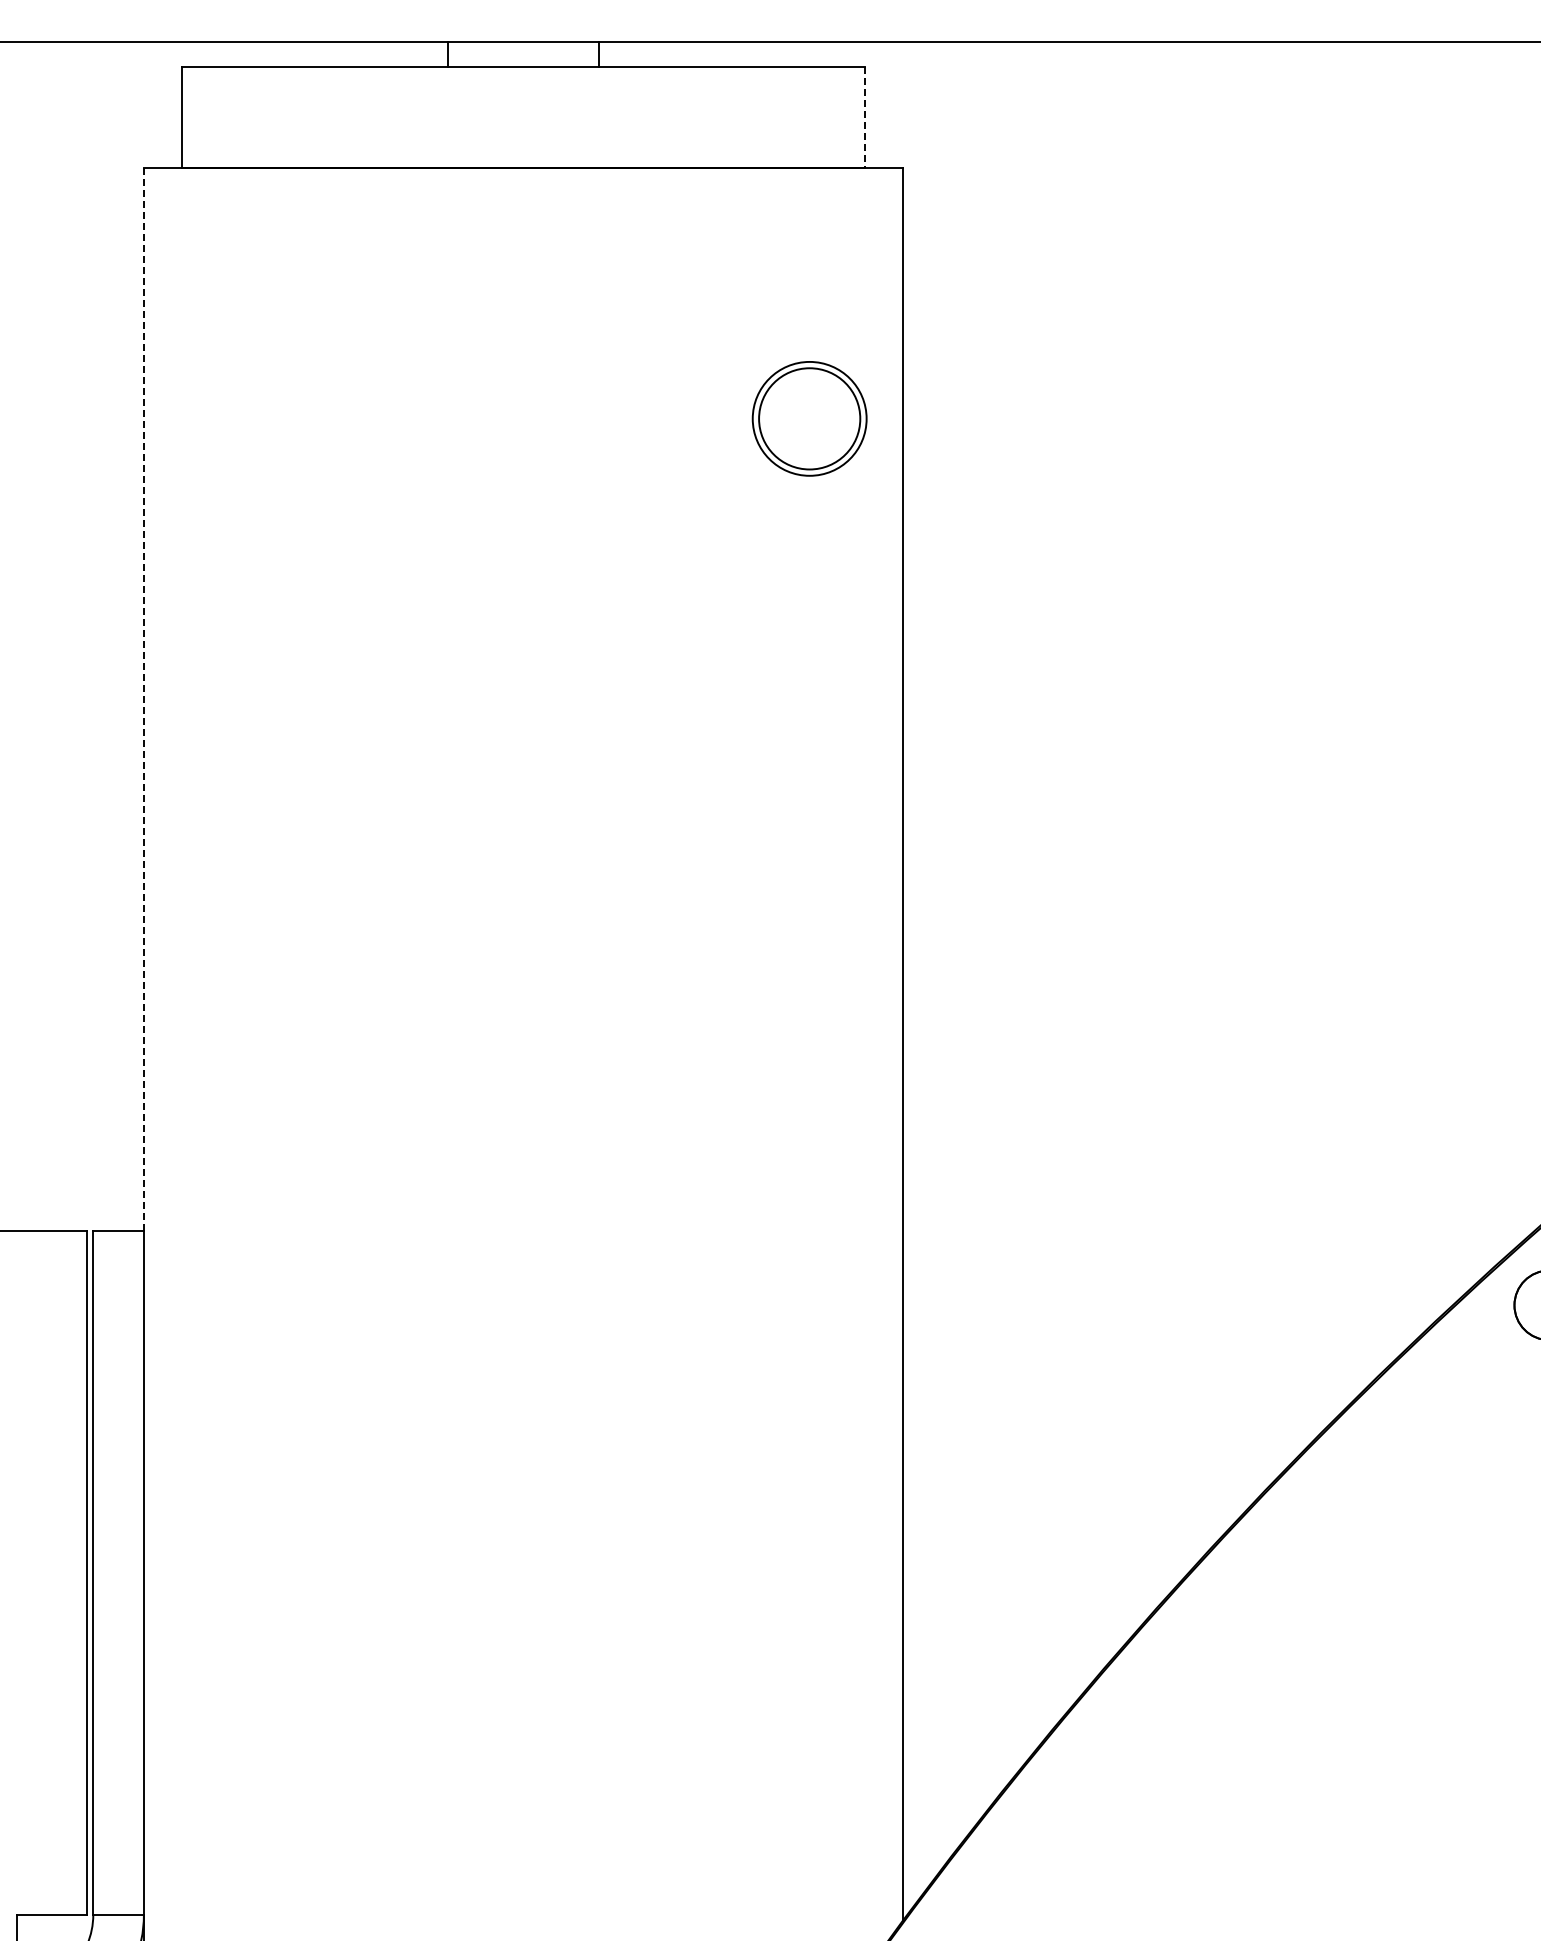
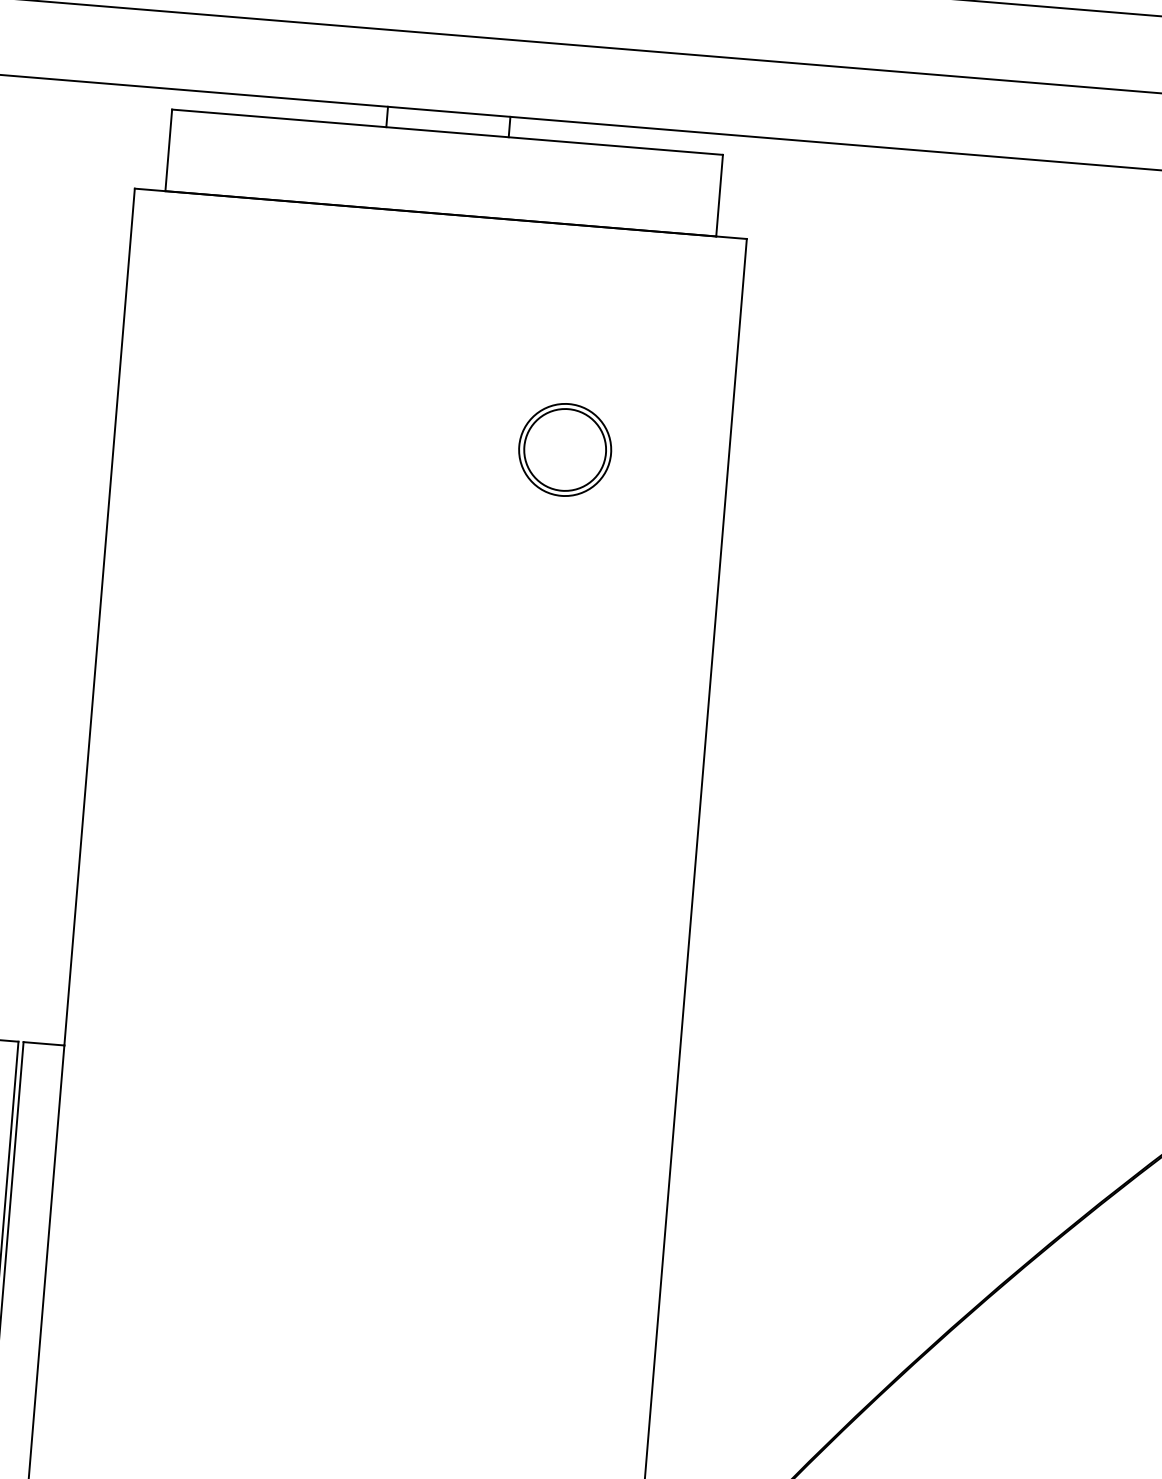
line: (865, 117) -> (719, 195), dashed -> solid
part: (809, 418) -> (565, 449), moved
line: (143, 699) -> (99, 616), dashed -> solid

